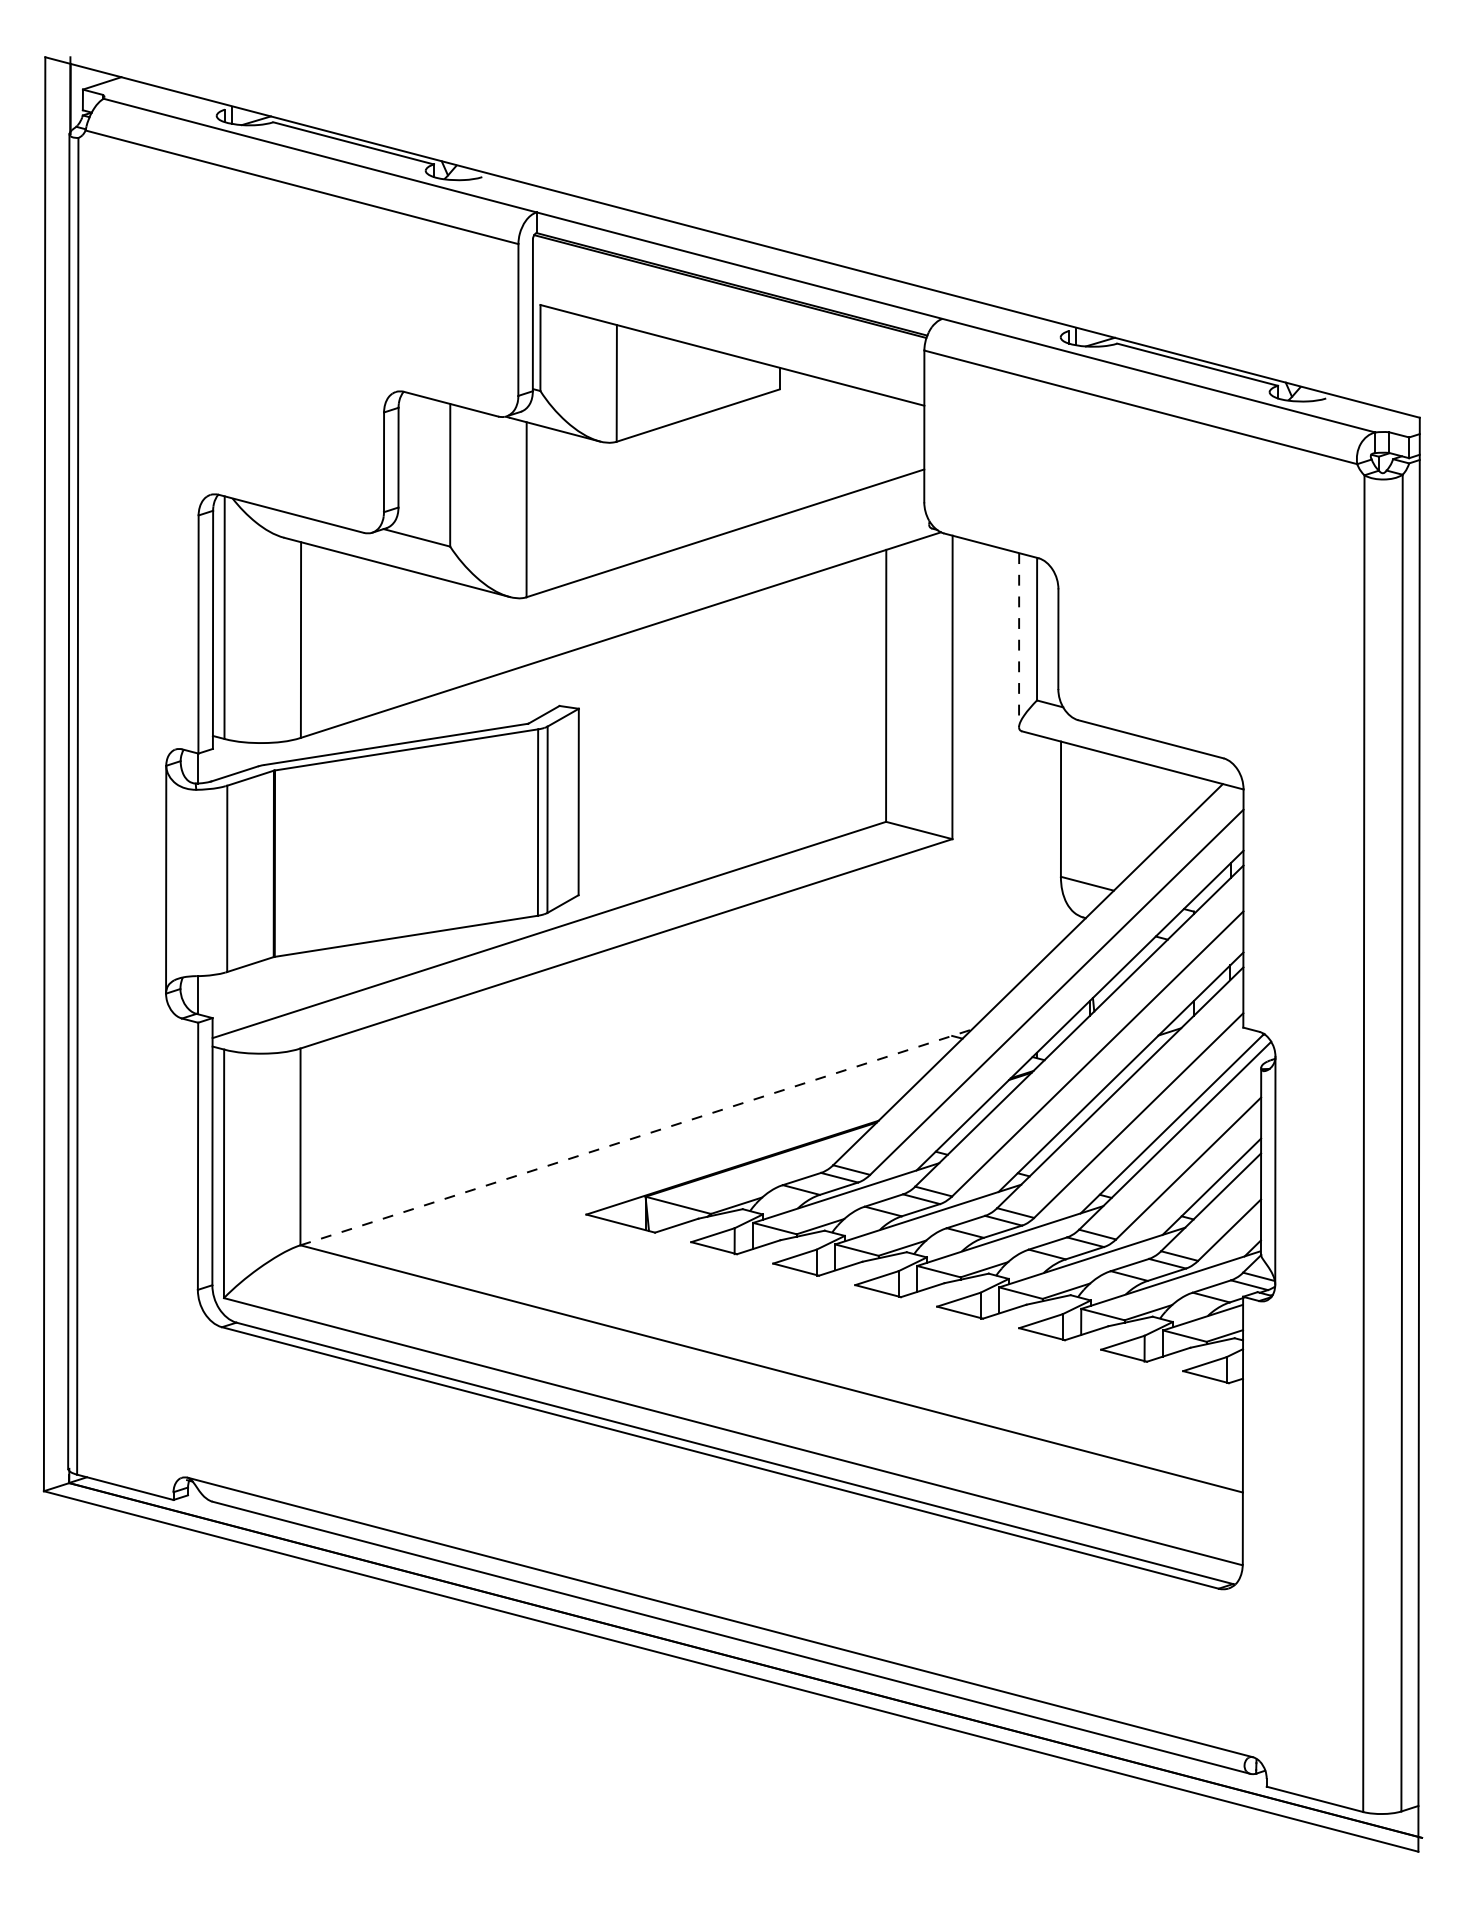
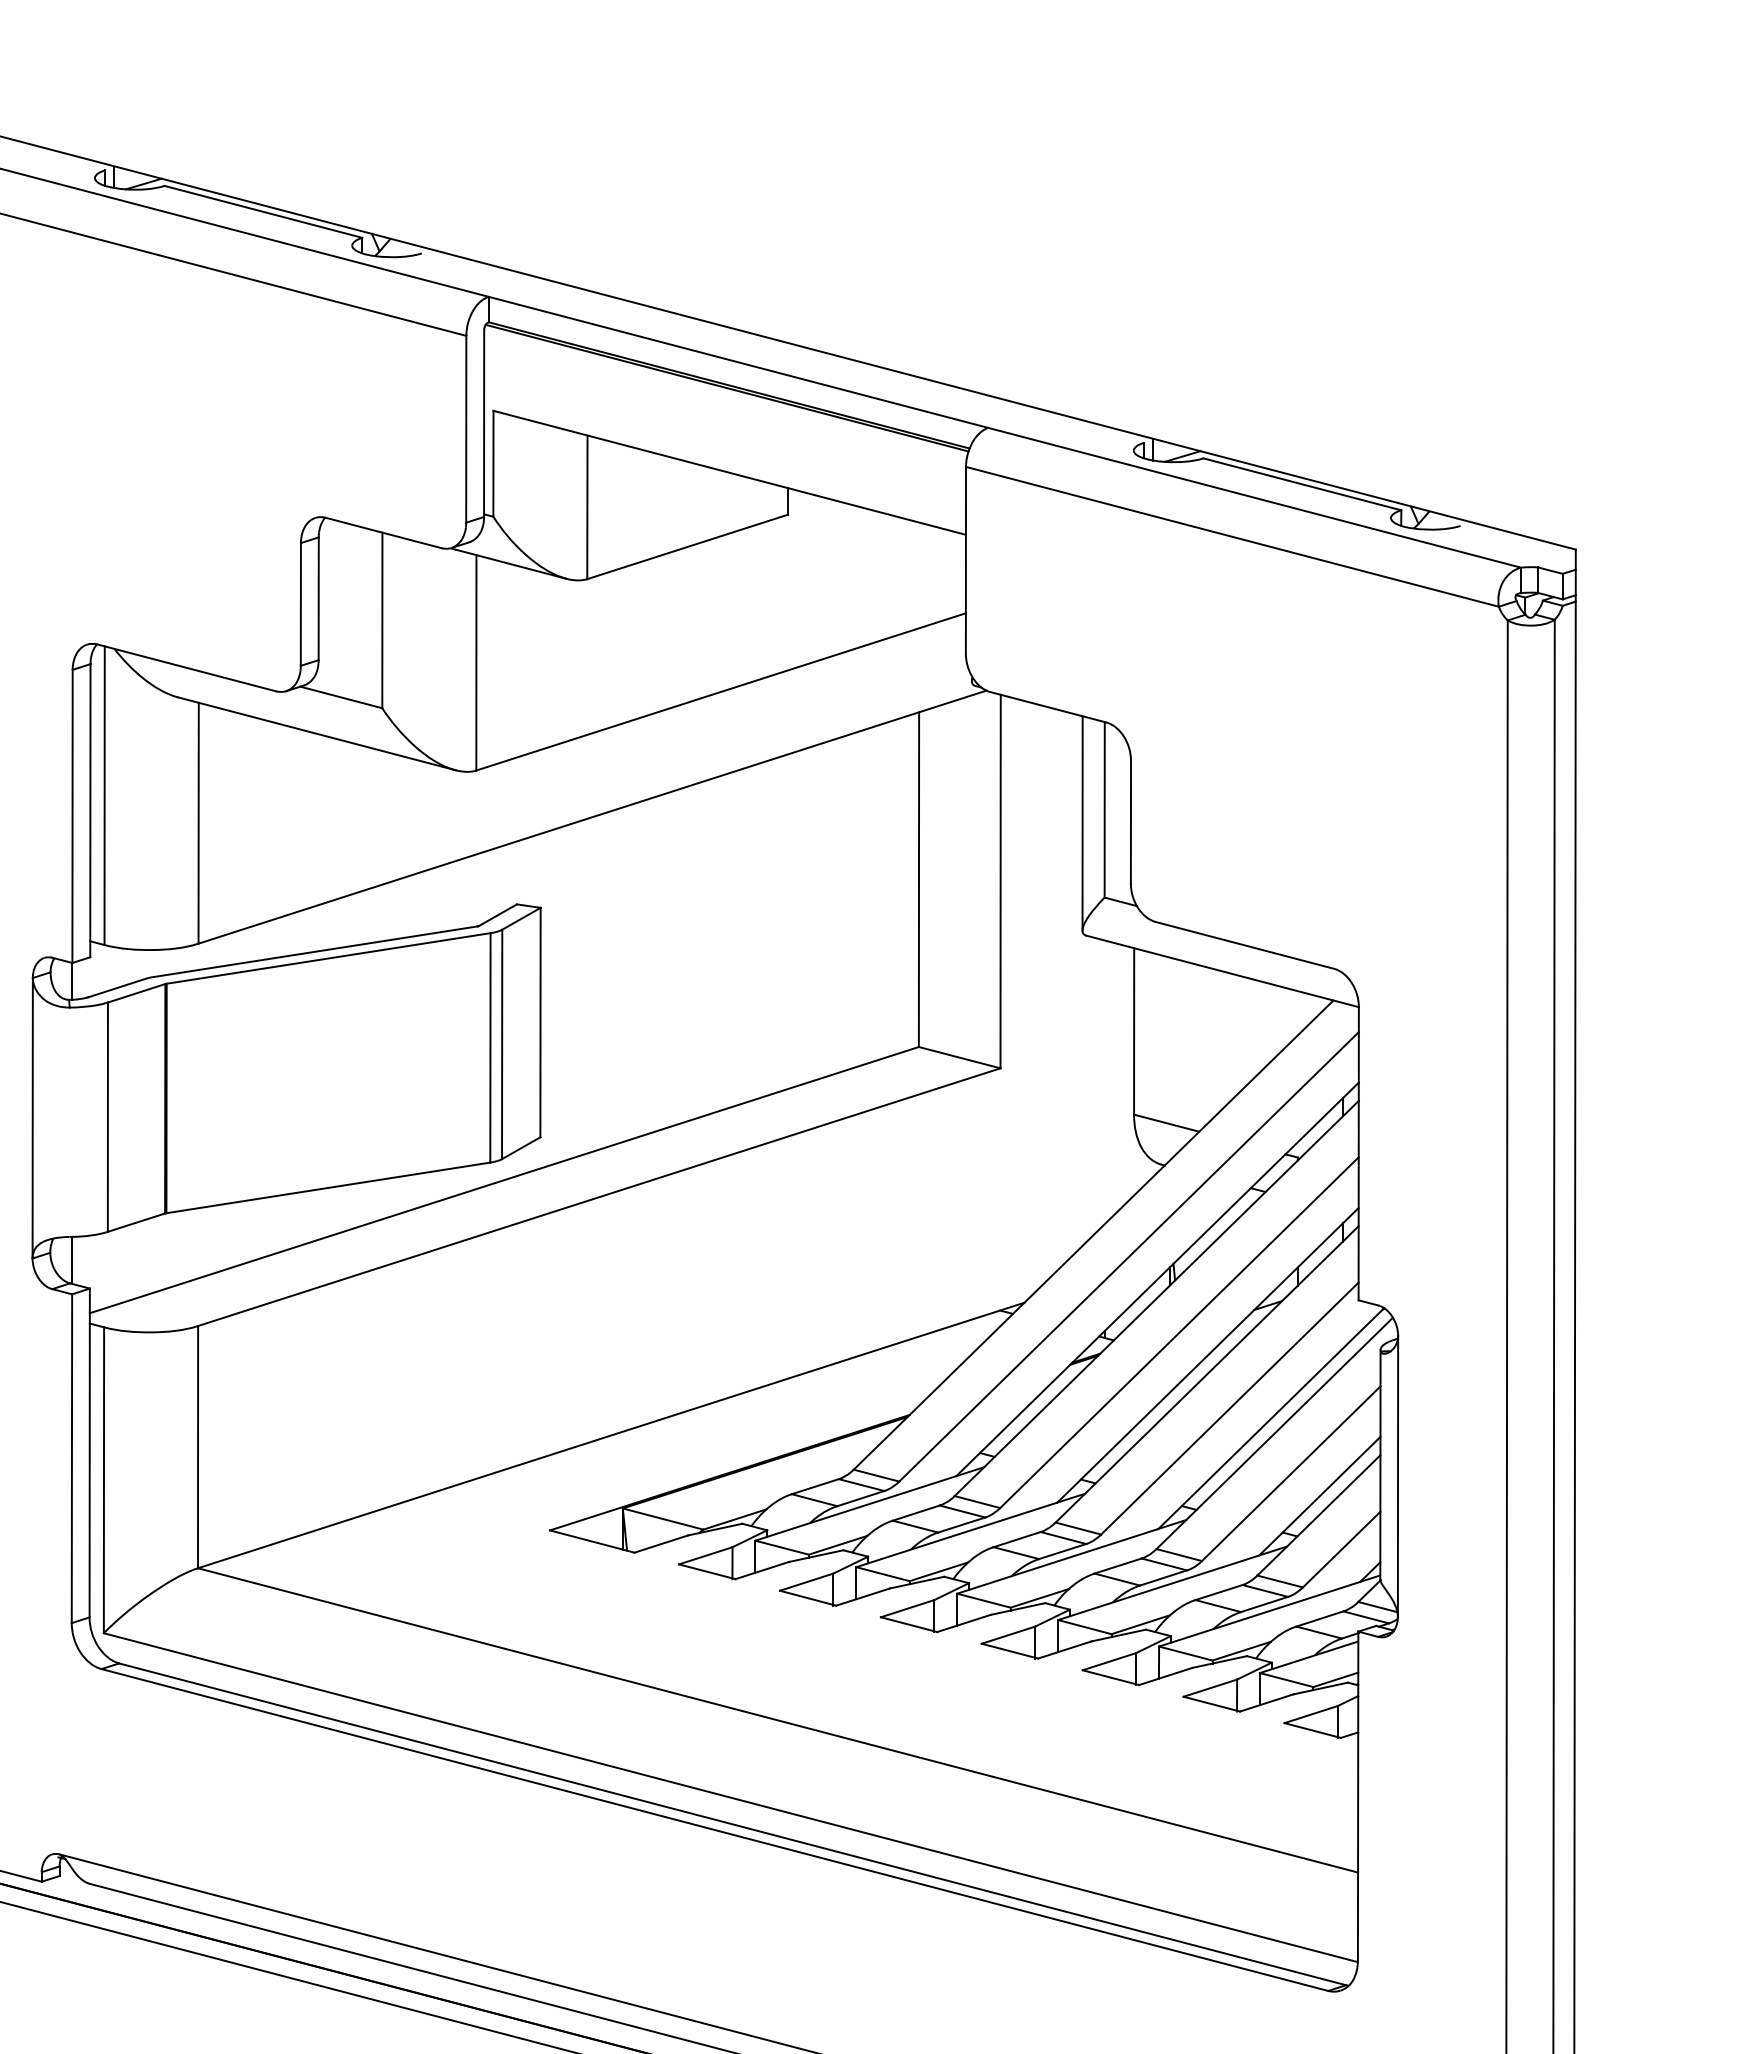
line: (1019, 640) -> (1083, 823), dashed -> solid
line: (636, 1137) -> (611, 1435), dashed -> solid

